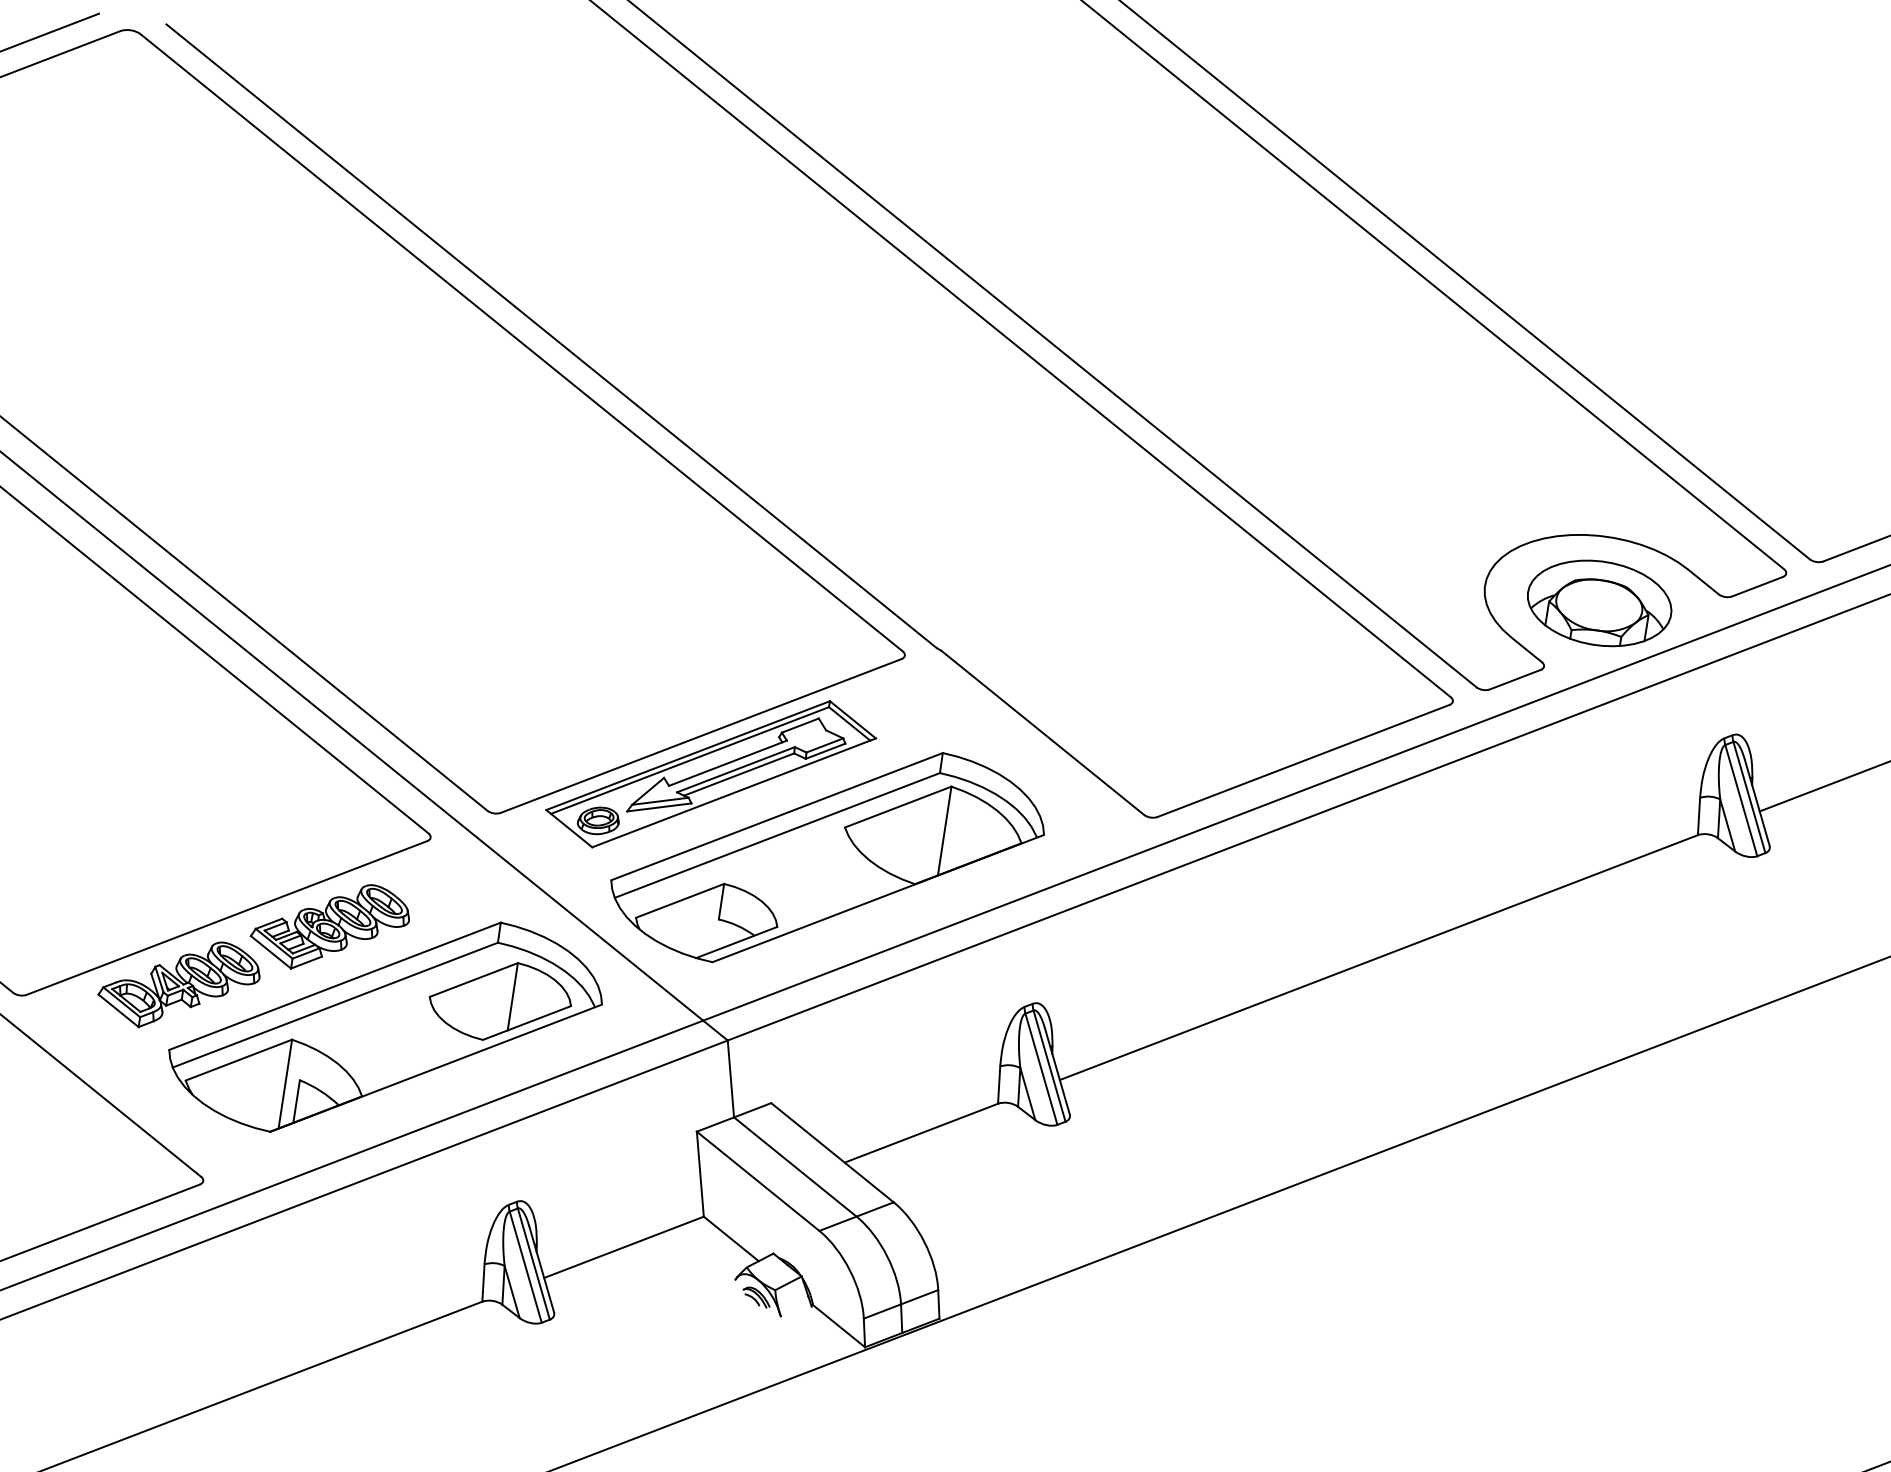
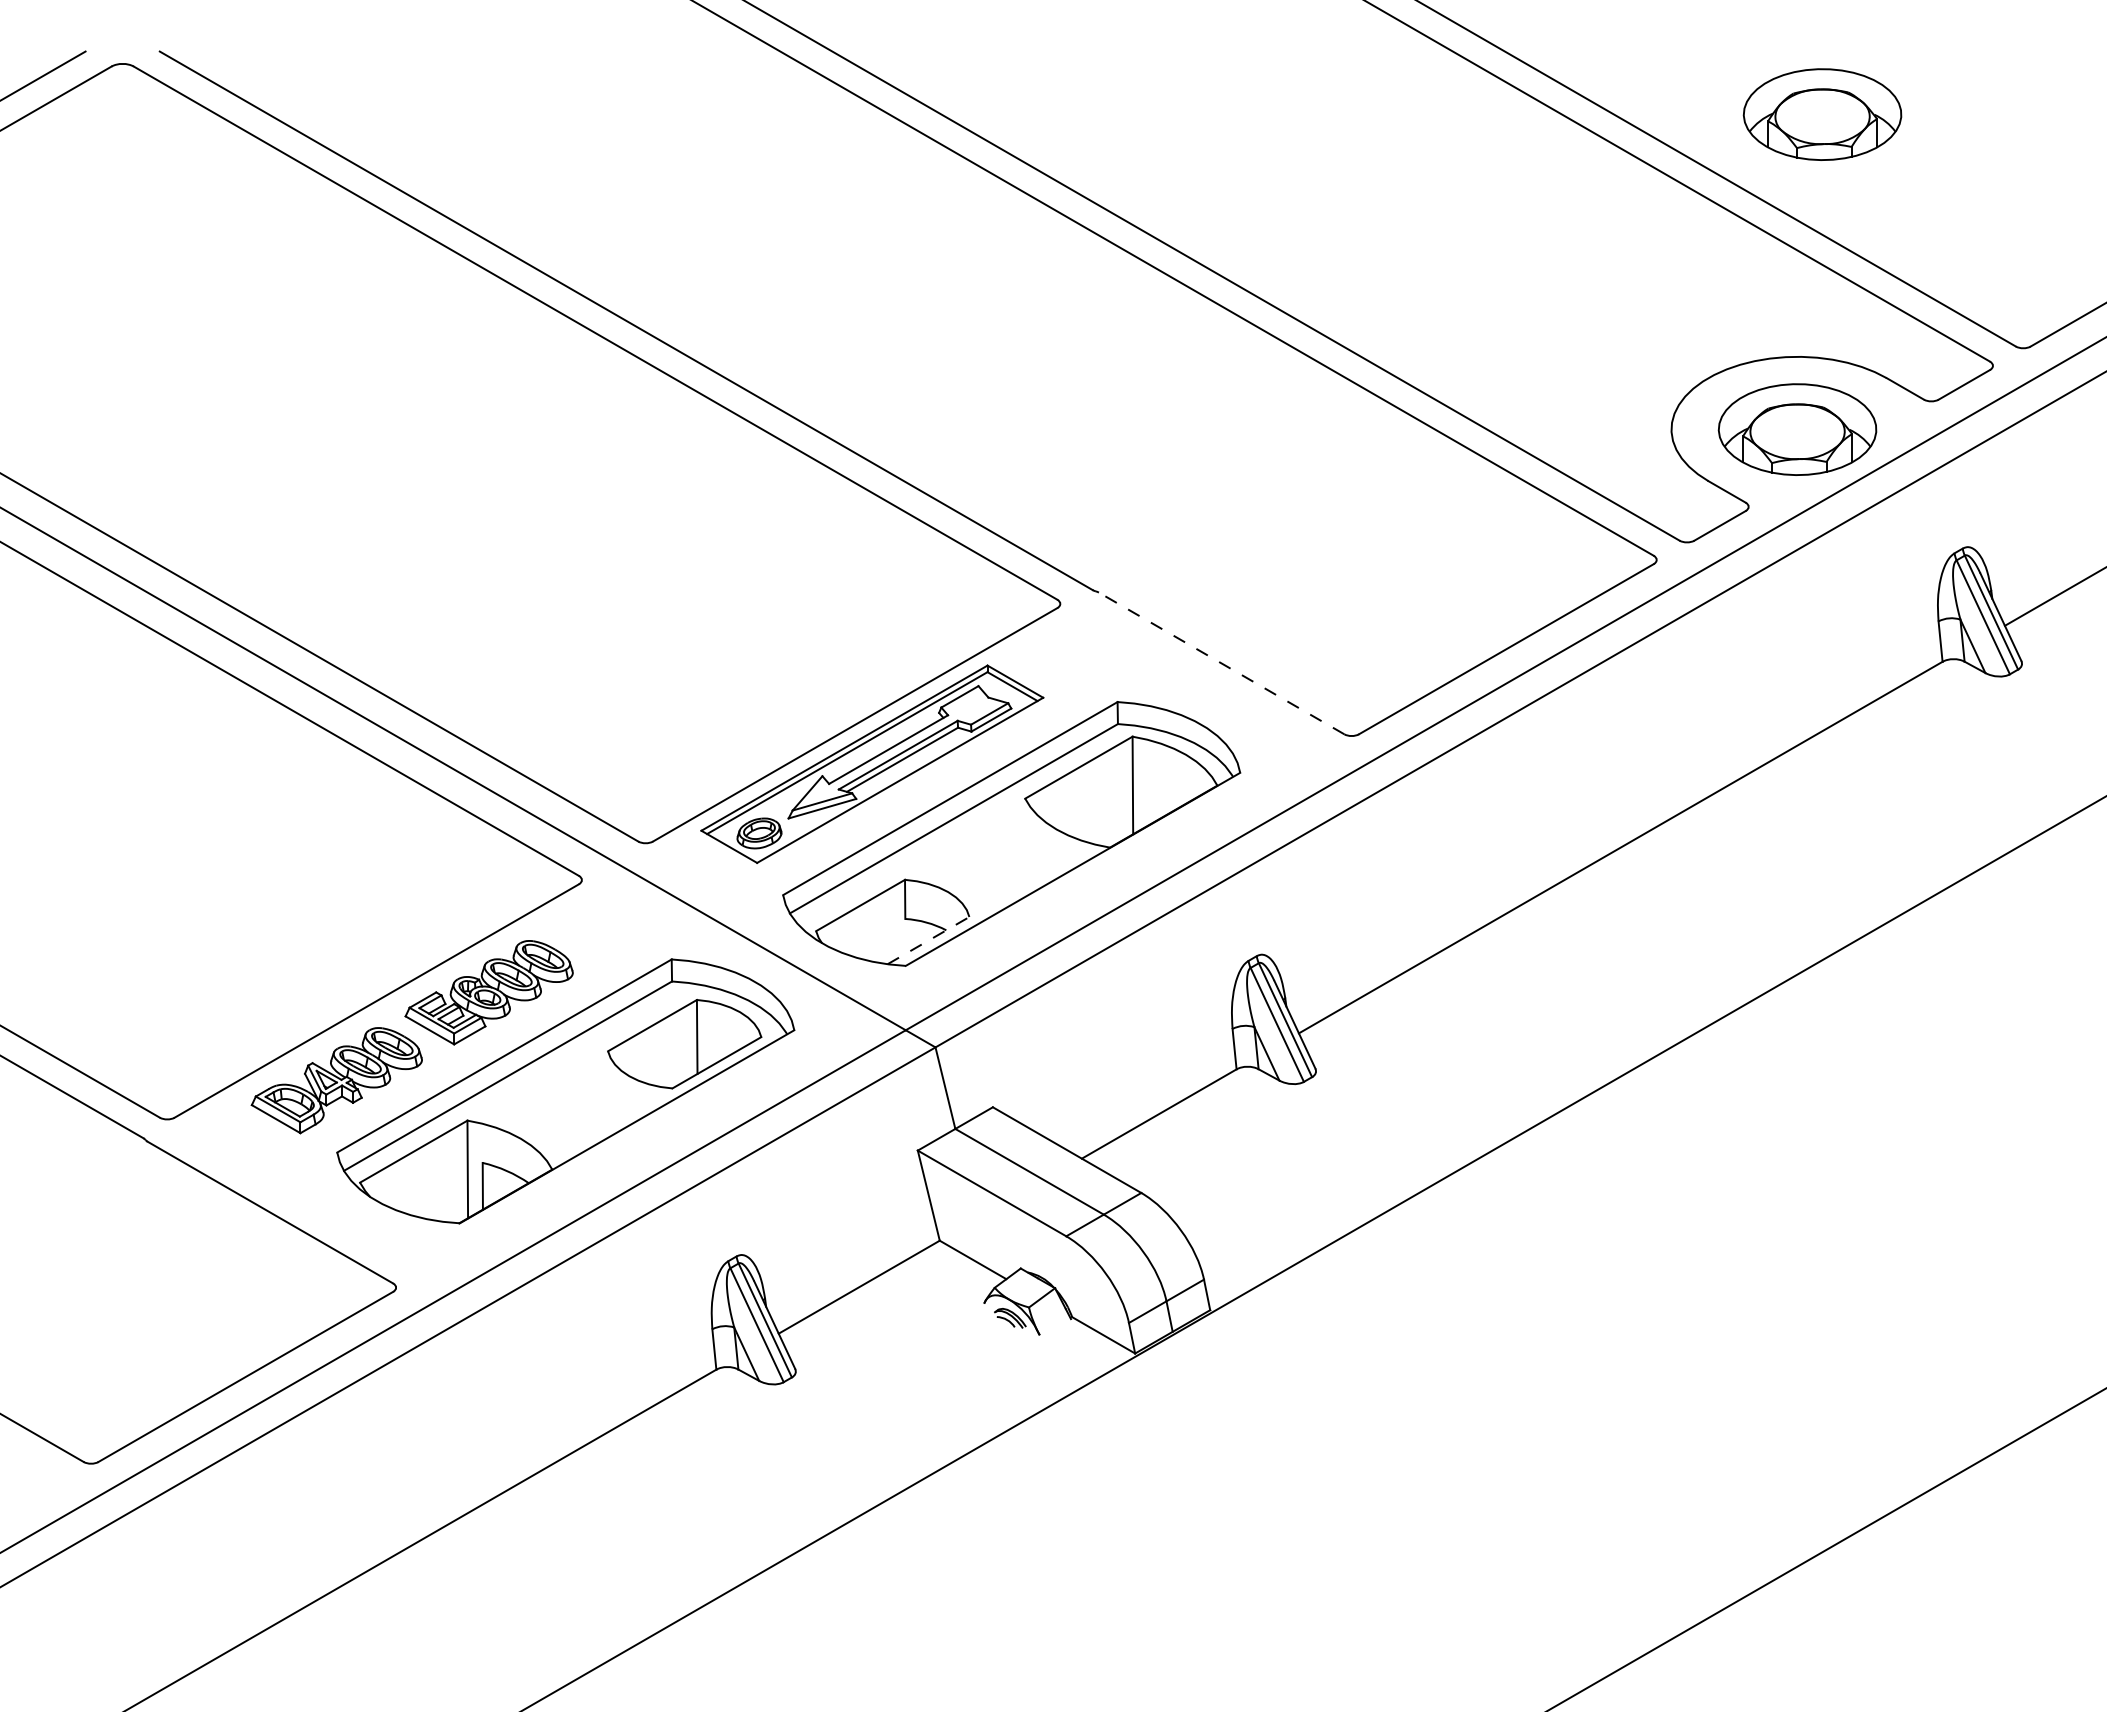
part: (1667, 320) -> (1822, 114), added
line: (1042, 732) -> (1221, 663), solid -> dashed
line: (736, 942) -> (928, 940), solid -> dashed

